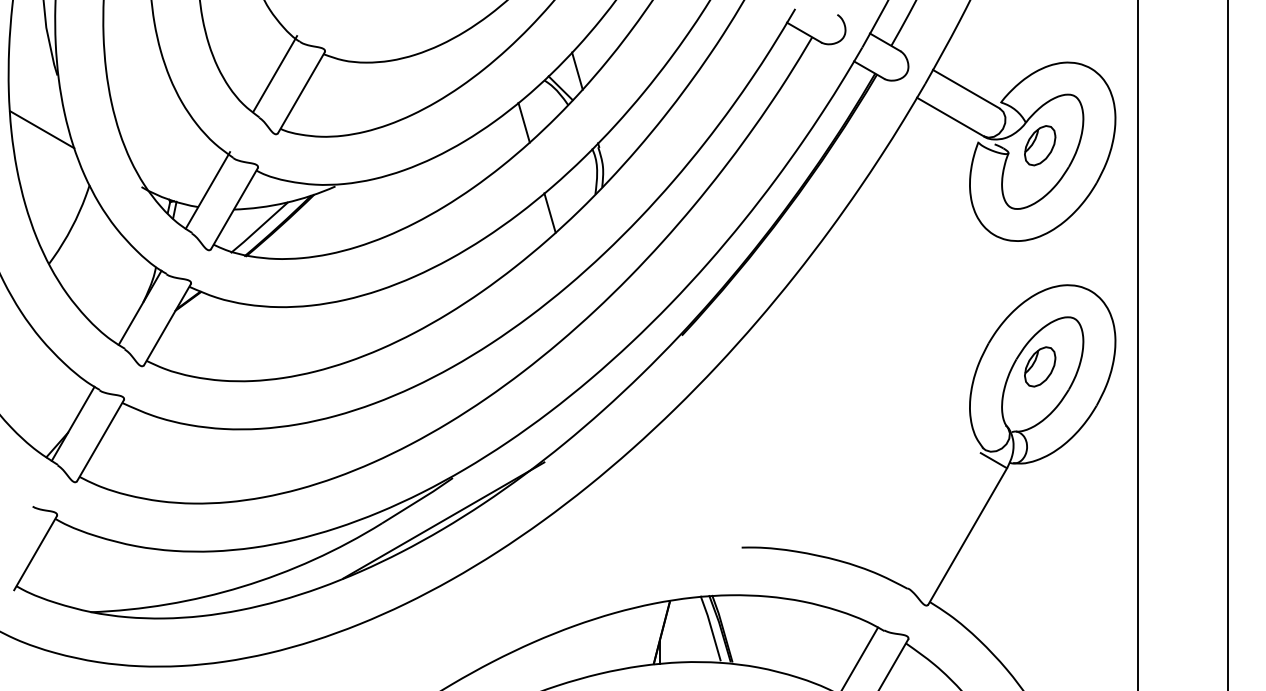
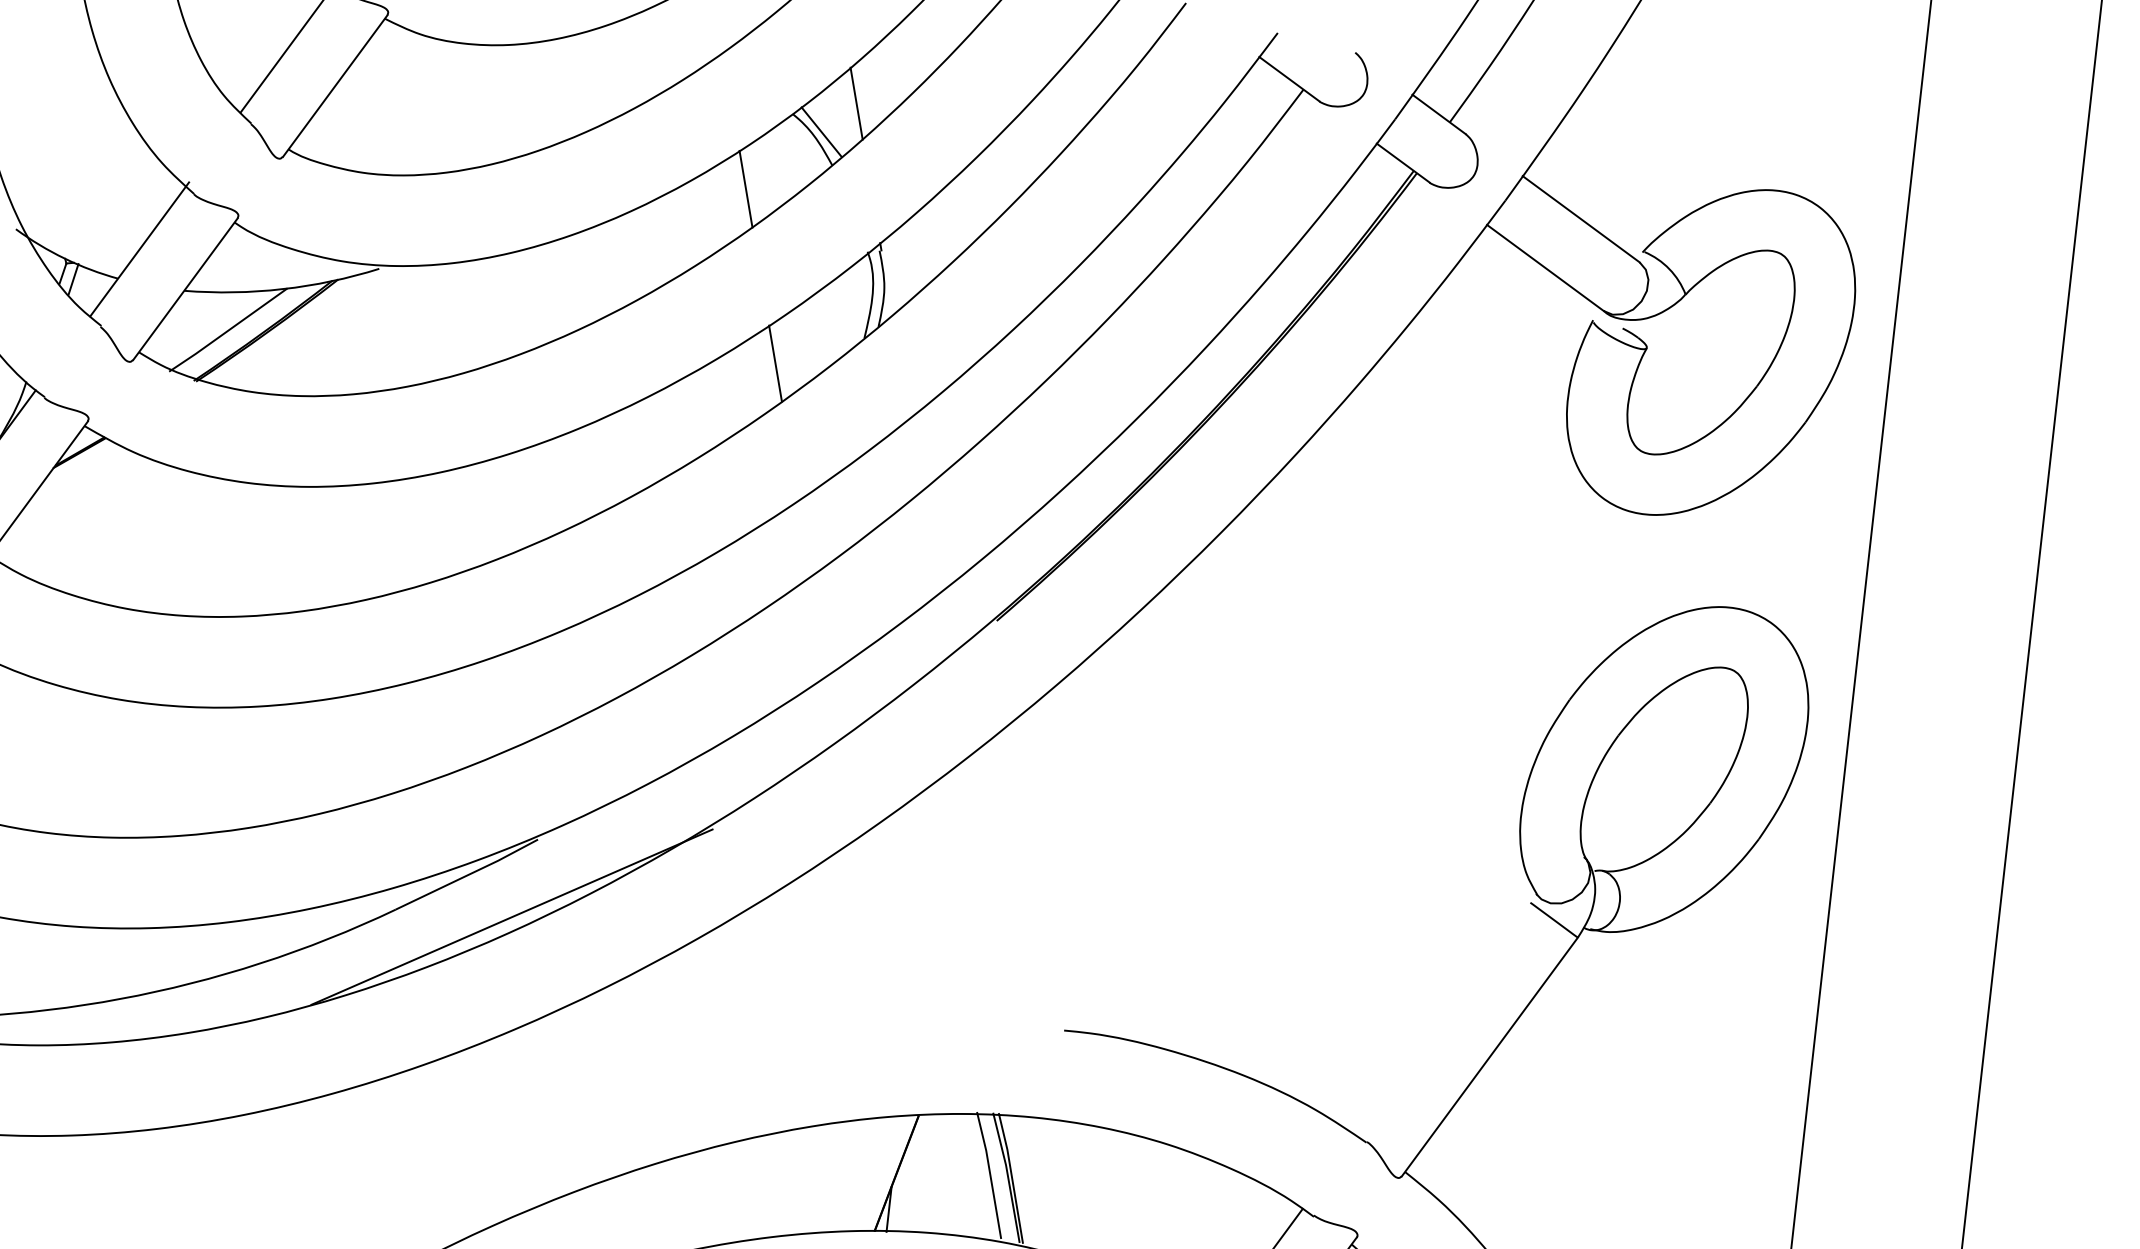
part: (1040, 145) -> (1708, 340), removed
part: (1040, 366) -> (1661, 754), removed

